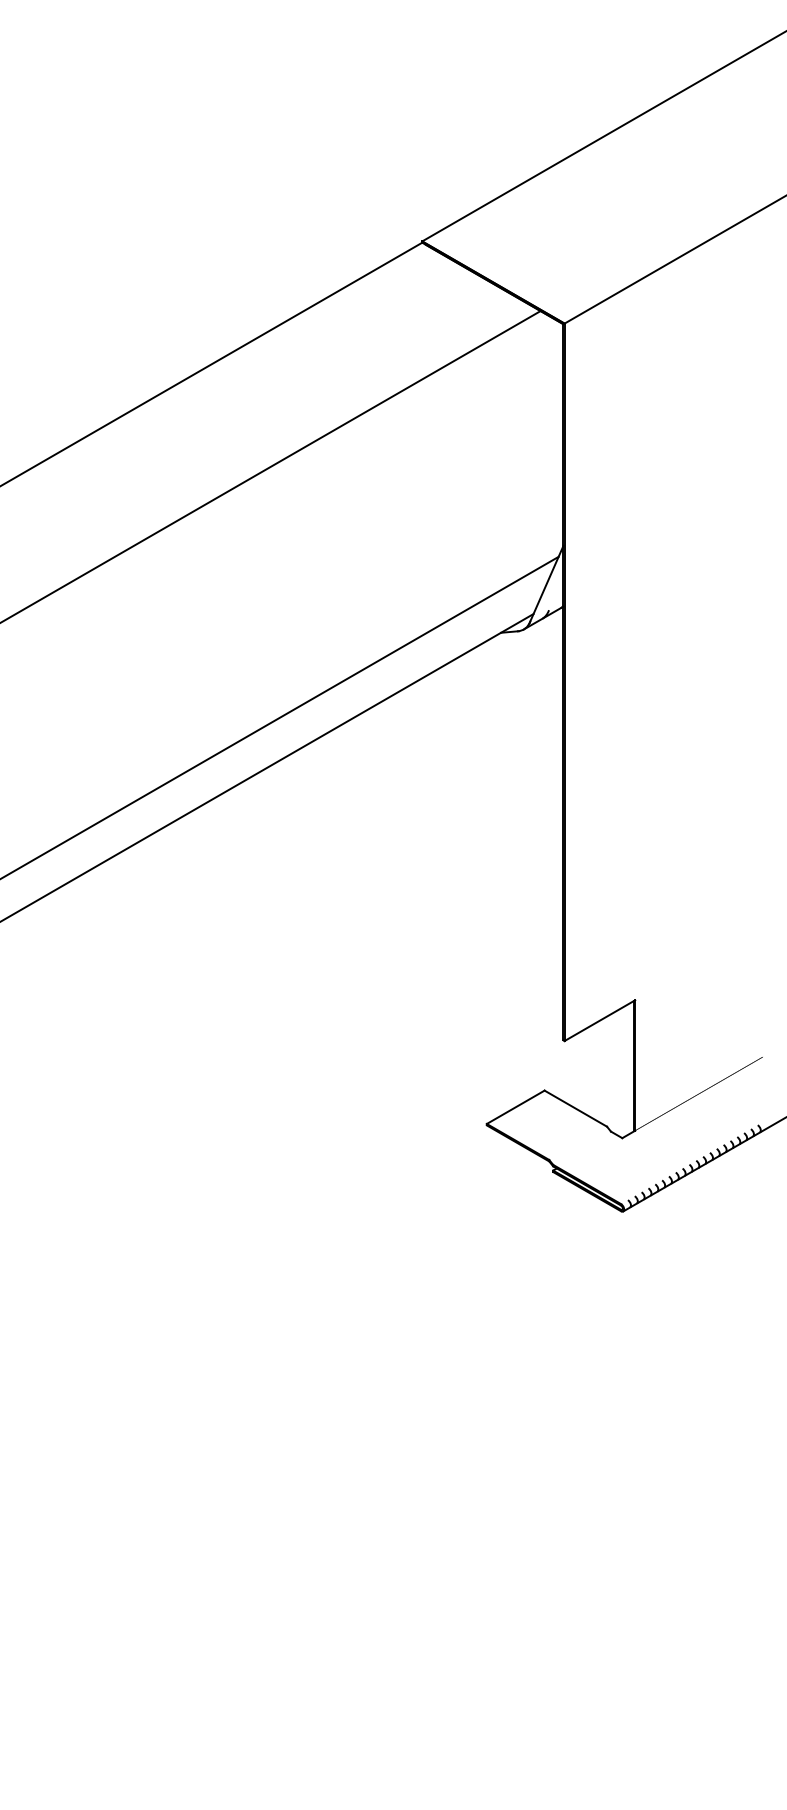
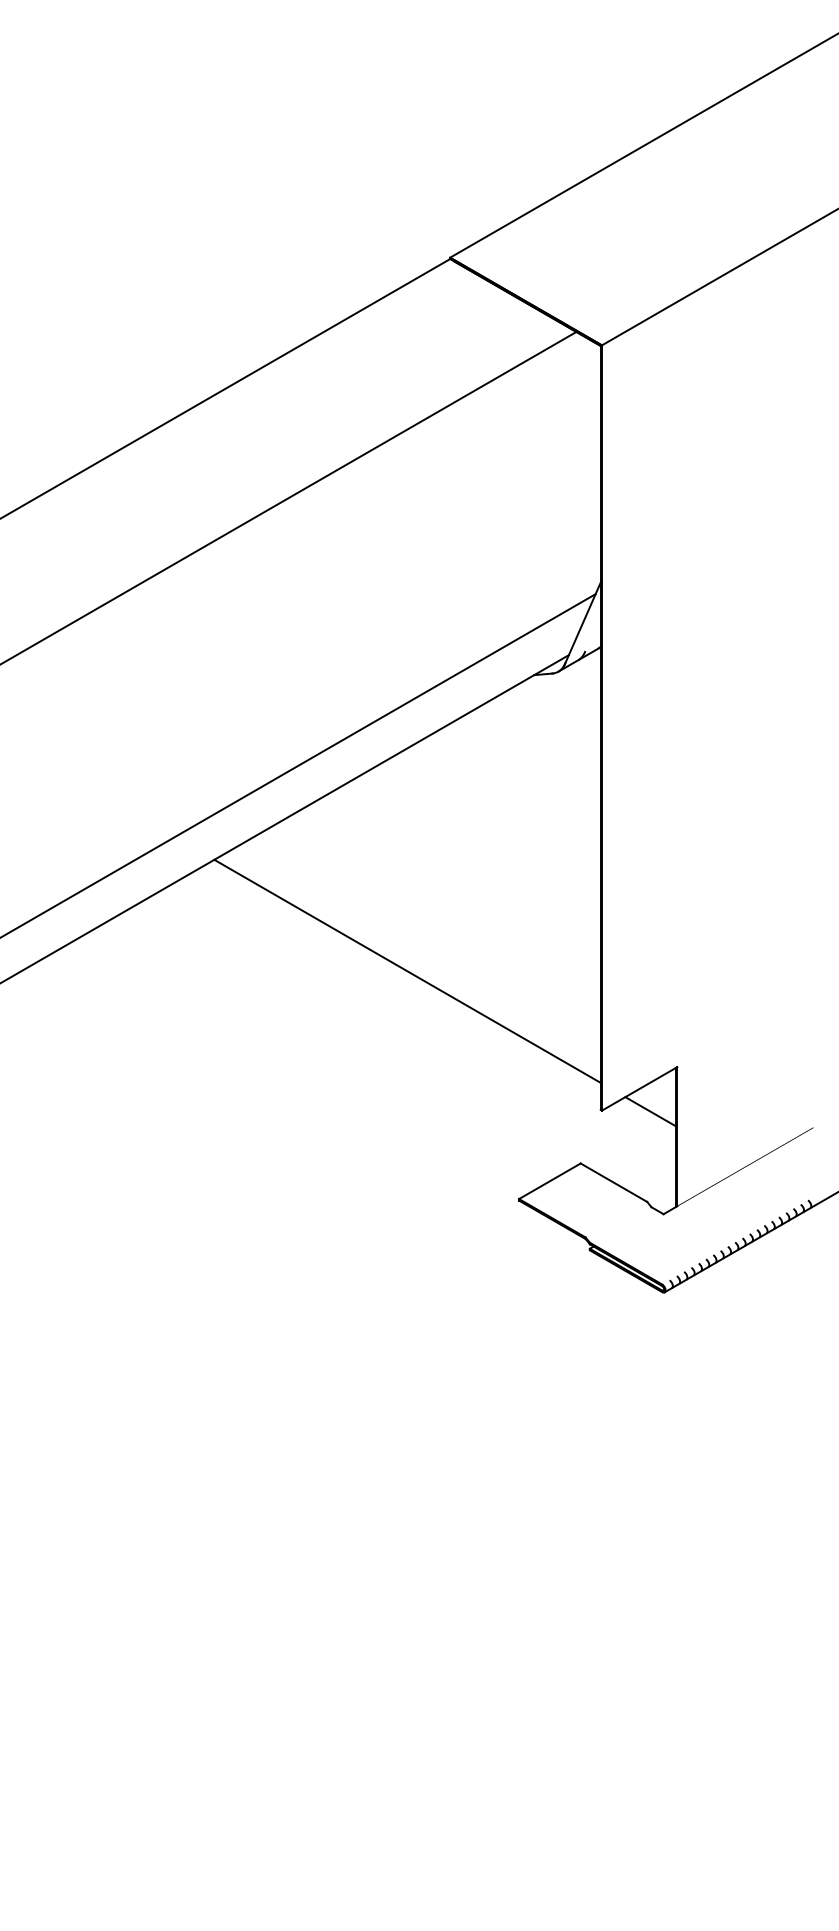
line: (382, 909) -> (407, 970), added
line: (610, 1041) -> (650, 1111), added

